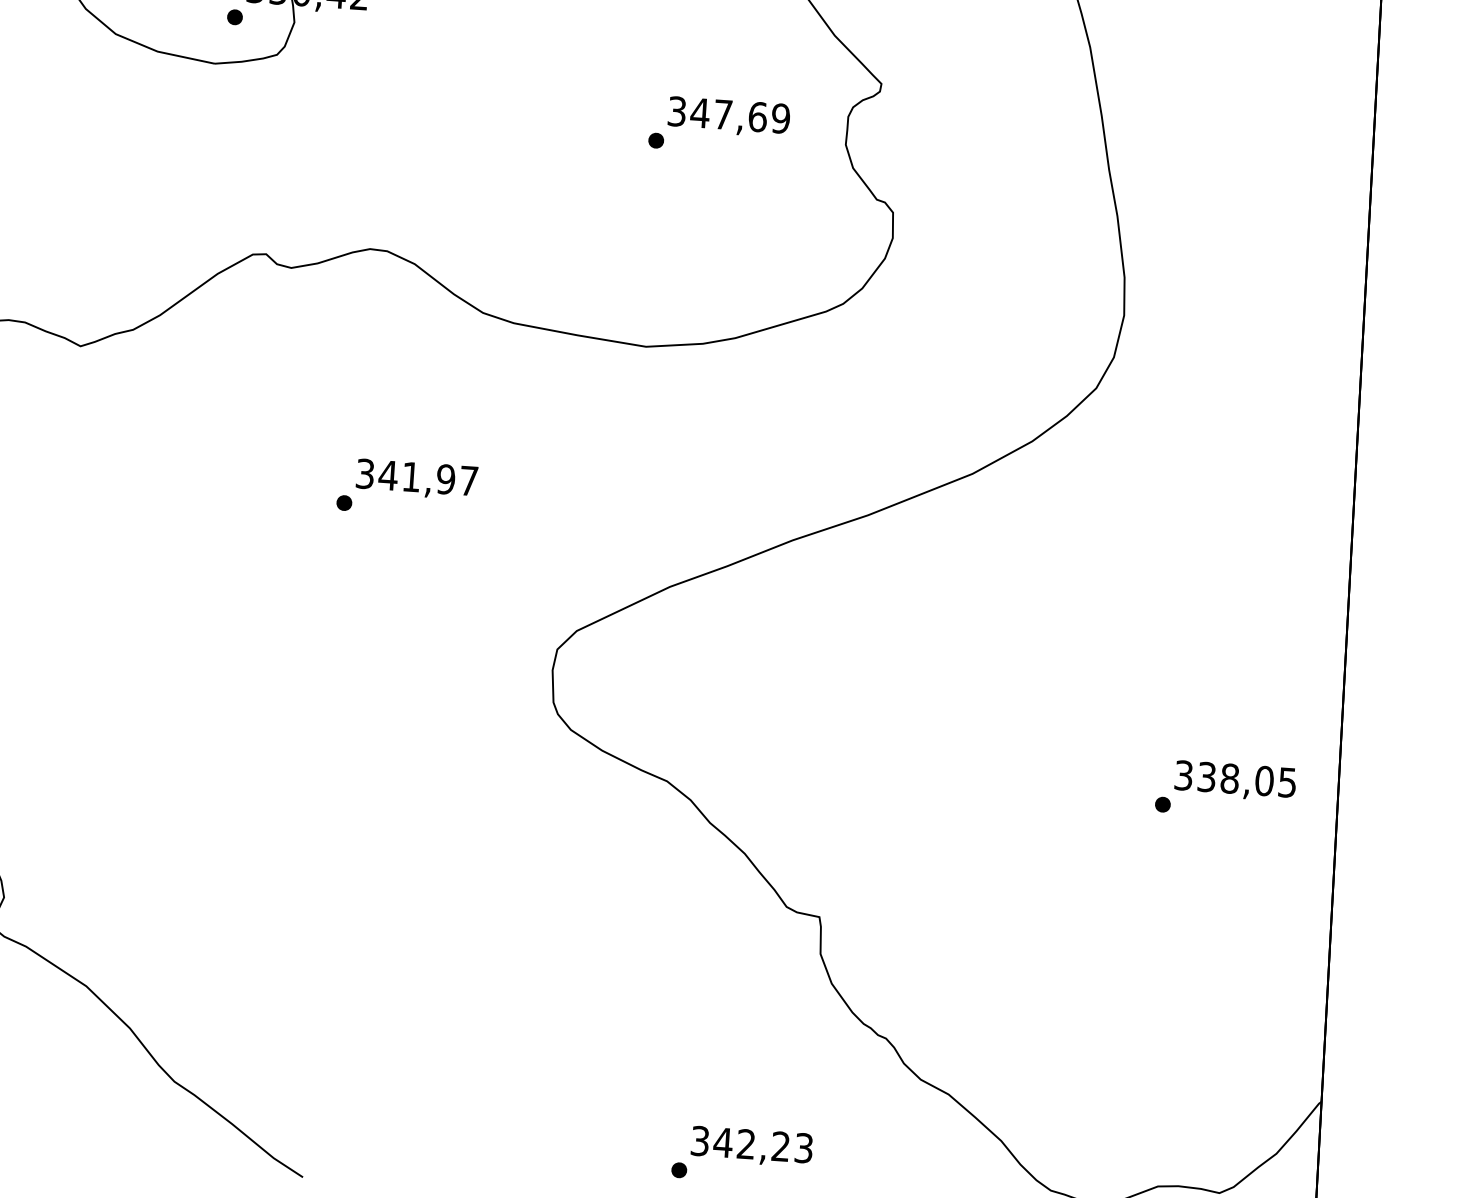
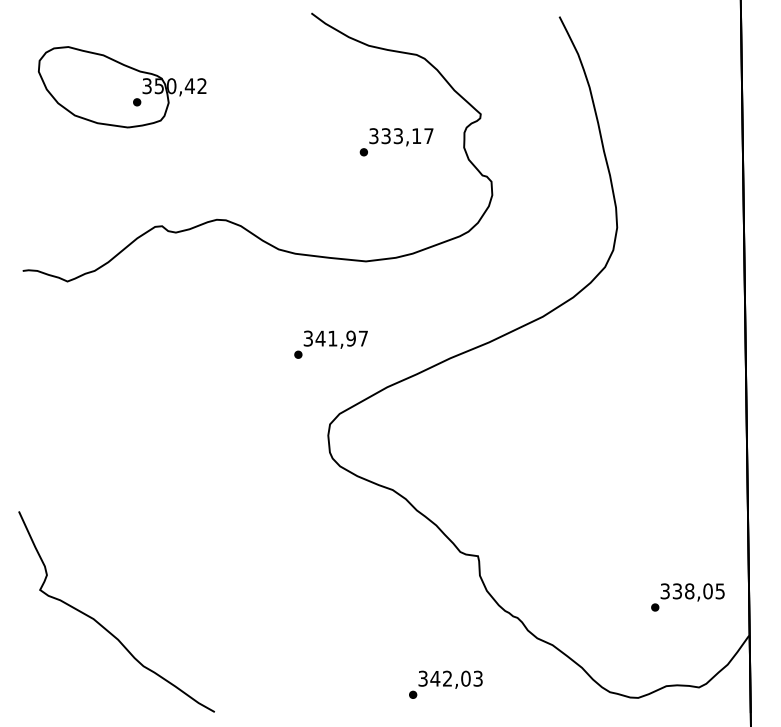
text: (740, 116) -> (407, 136), 347,69 -> 333,17
text: (406, 487) -> (330, 344), moved
text: (1225, 789) -> (687, 597), moved
text: (780, 1146) -> (465, 678), 342,23 -> 342,03

